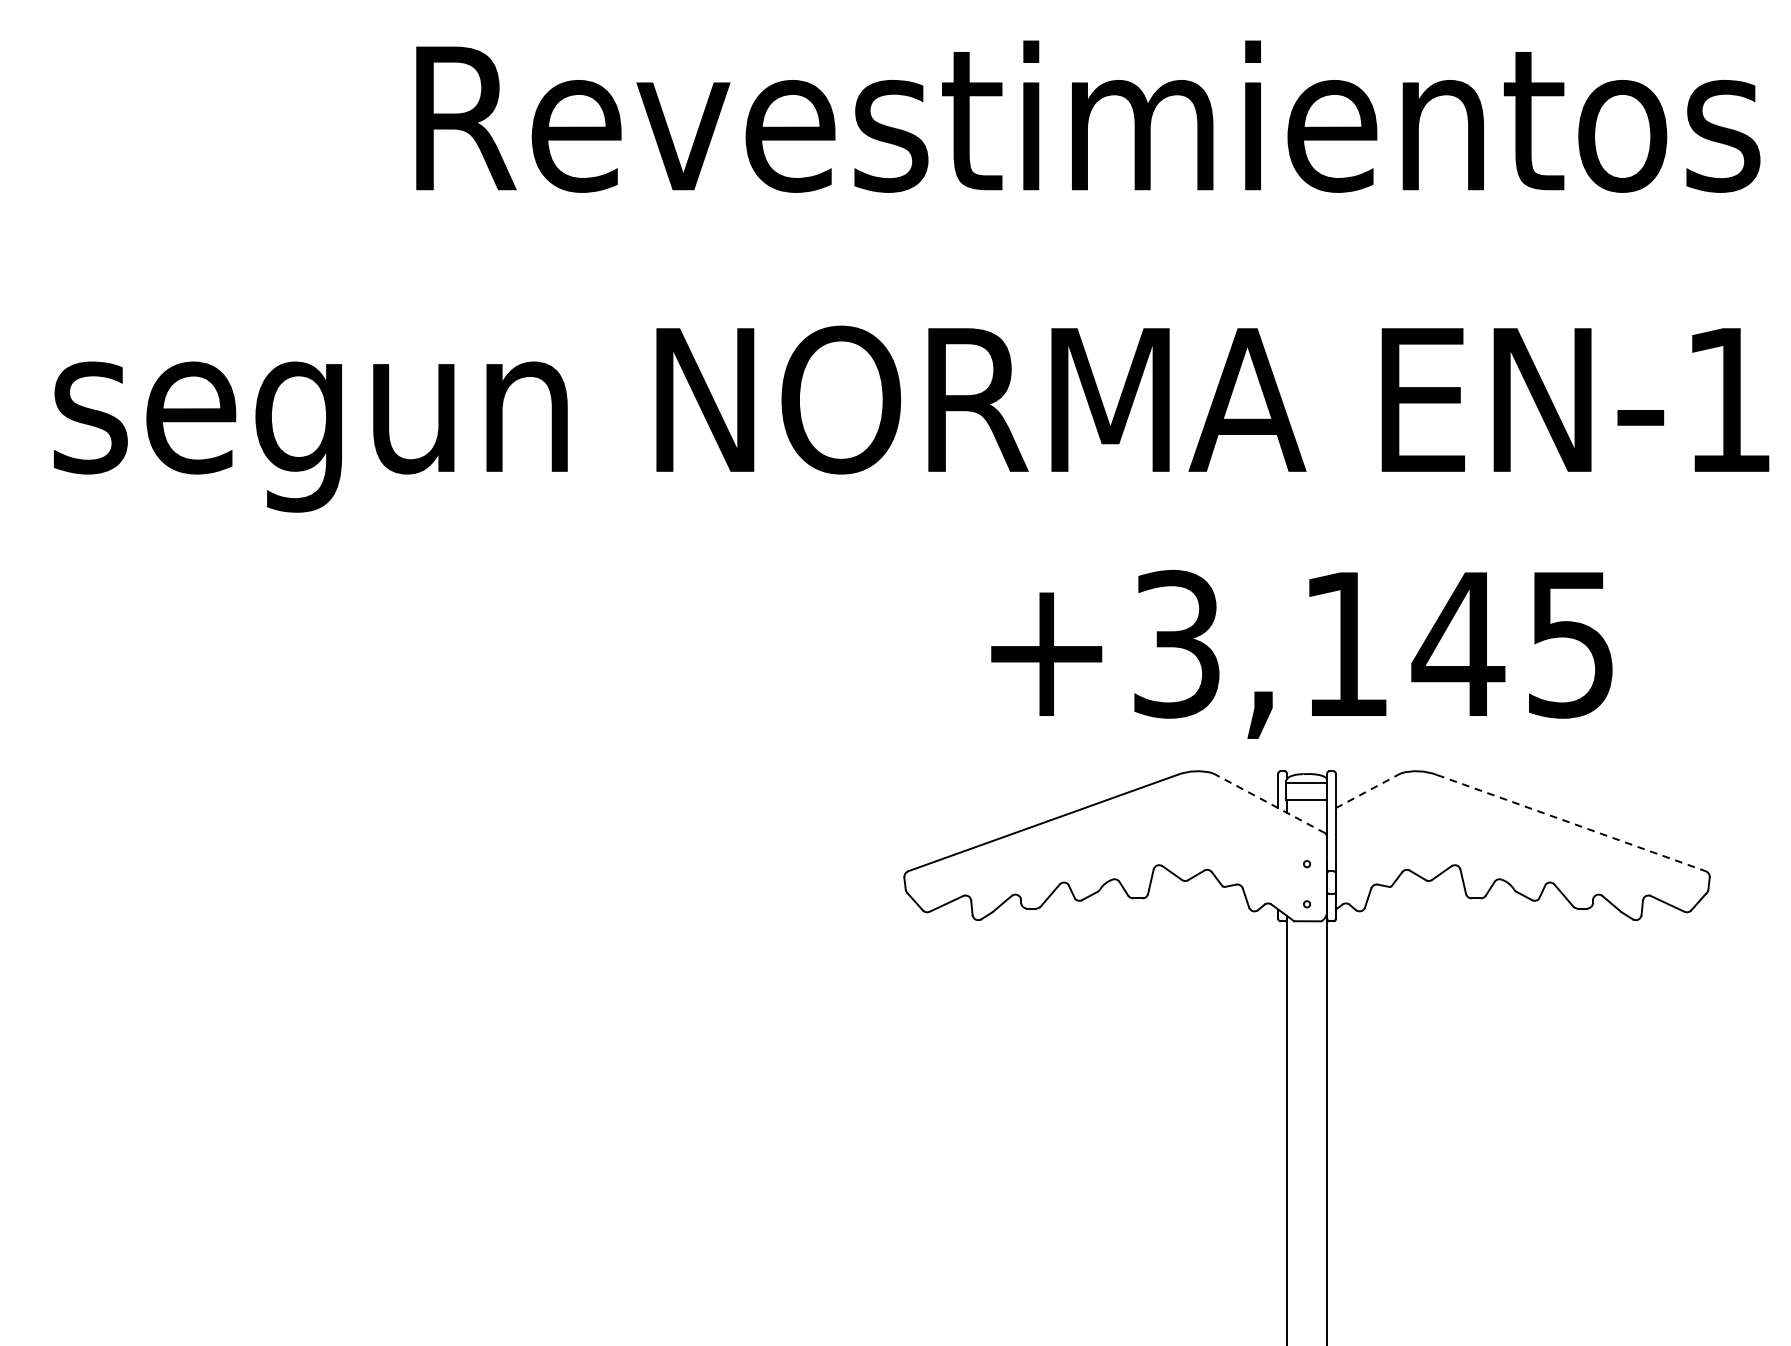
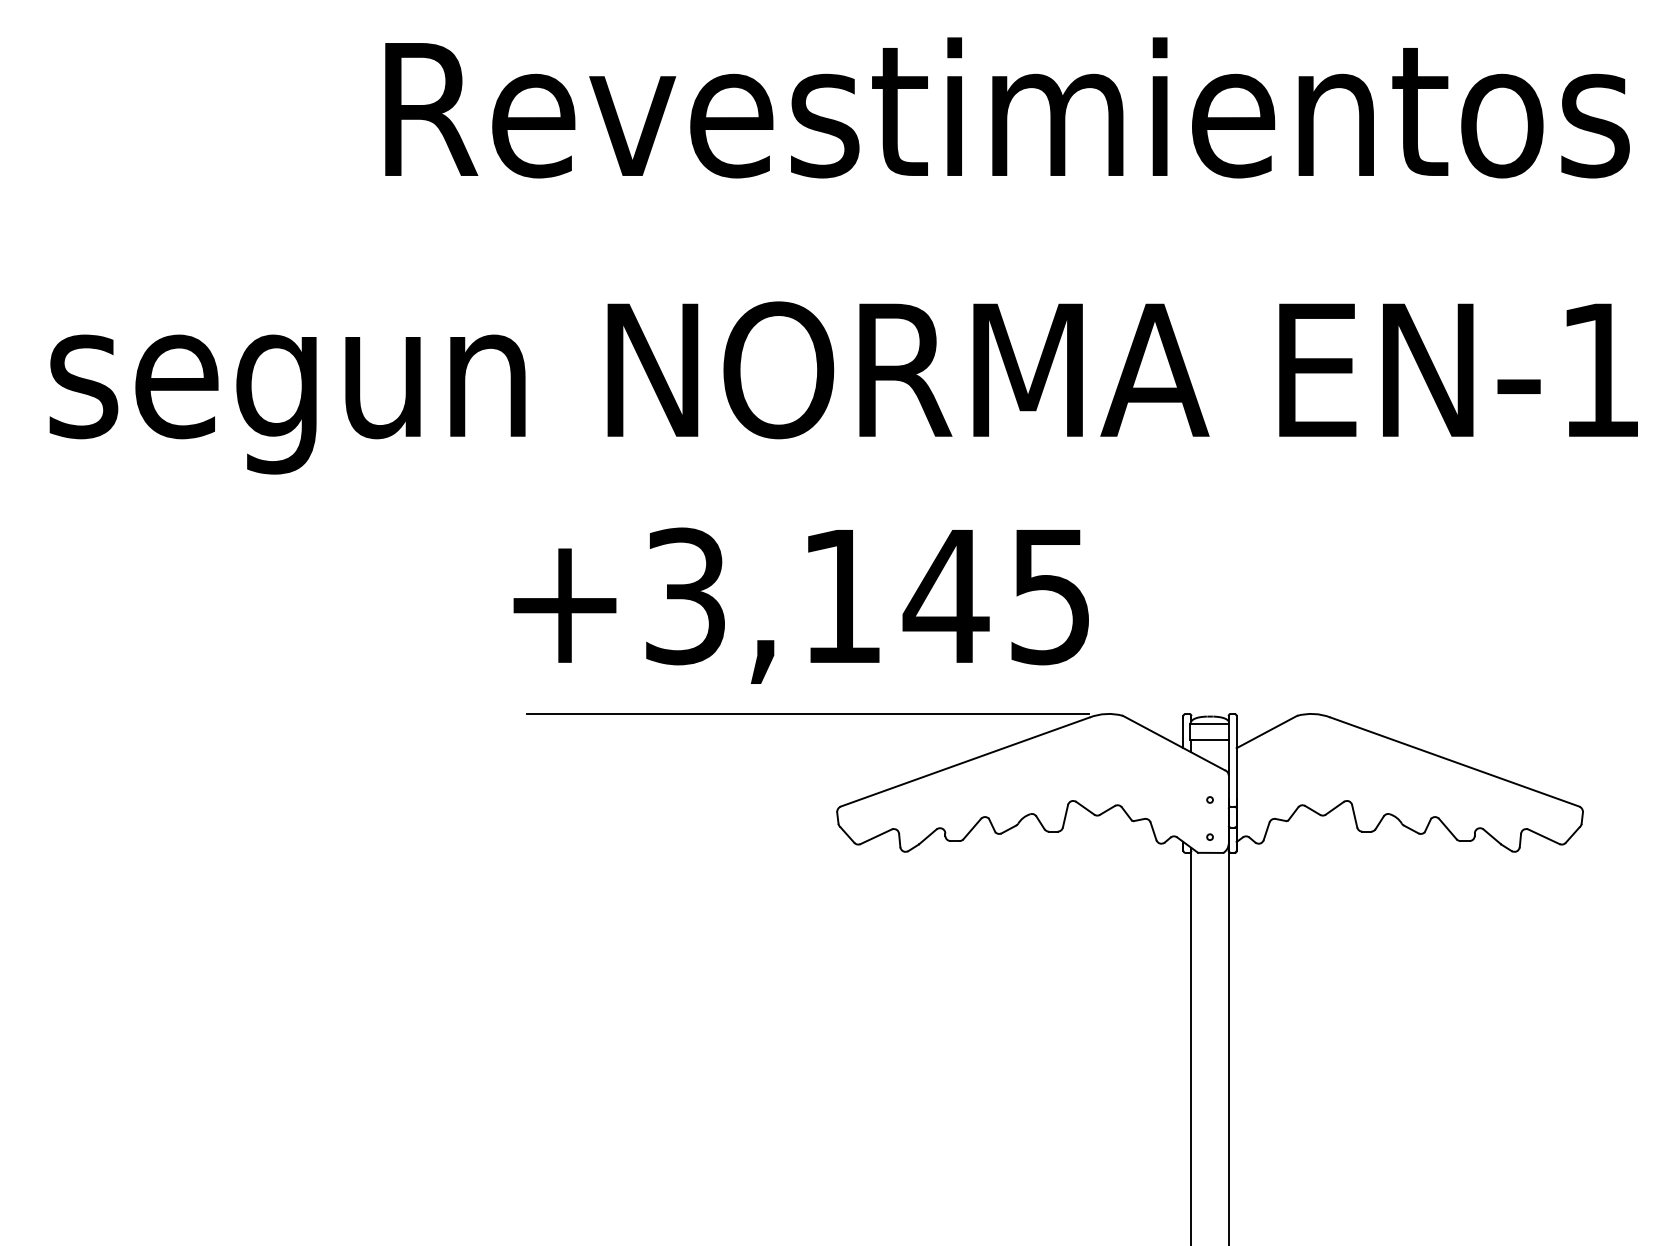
text: (1301, 654) -> (800, 605), moved
line: (873, 771) -> (808, 714), added
line: (1369, 790) -> (1267, 731), dashed -> solid
line: (1267, 803) -> (1173, 743), dashed -> solid
line: (1572, 823) -> (1455, 762), dashed -> solid

